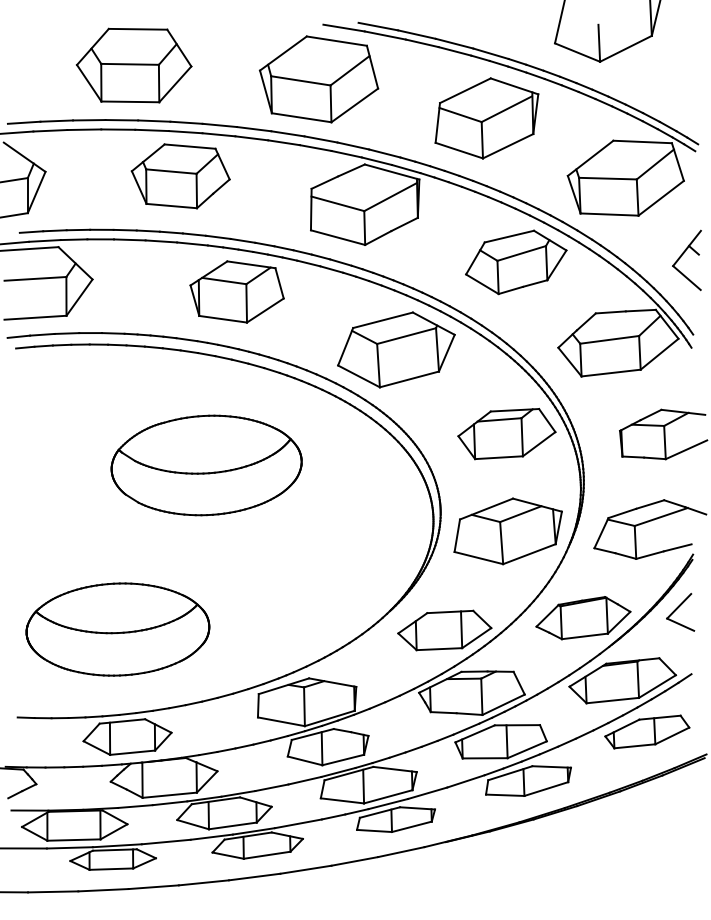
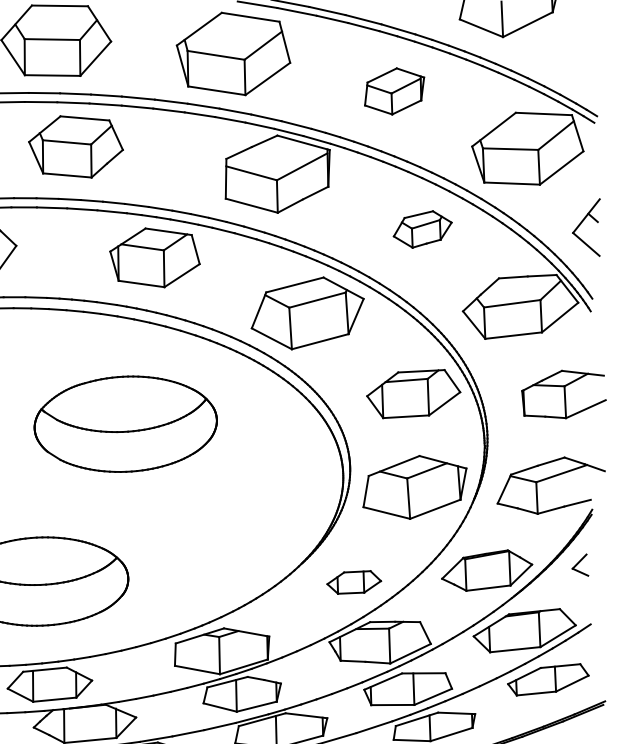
part: (486, 118) -> (394, 91), size x0.6
part: (180, 176) -> (75, 147), moved
part: (516, 262) -> (422, 229), size x0.6
part: (680, 612) -> (580, 565), size x0.6
part: (444, 630) -> (353, 582), size x0.6

